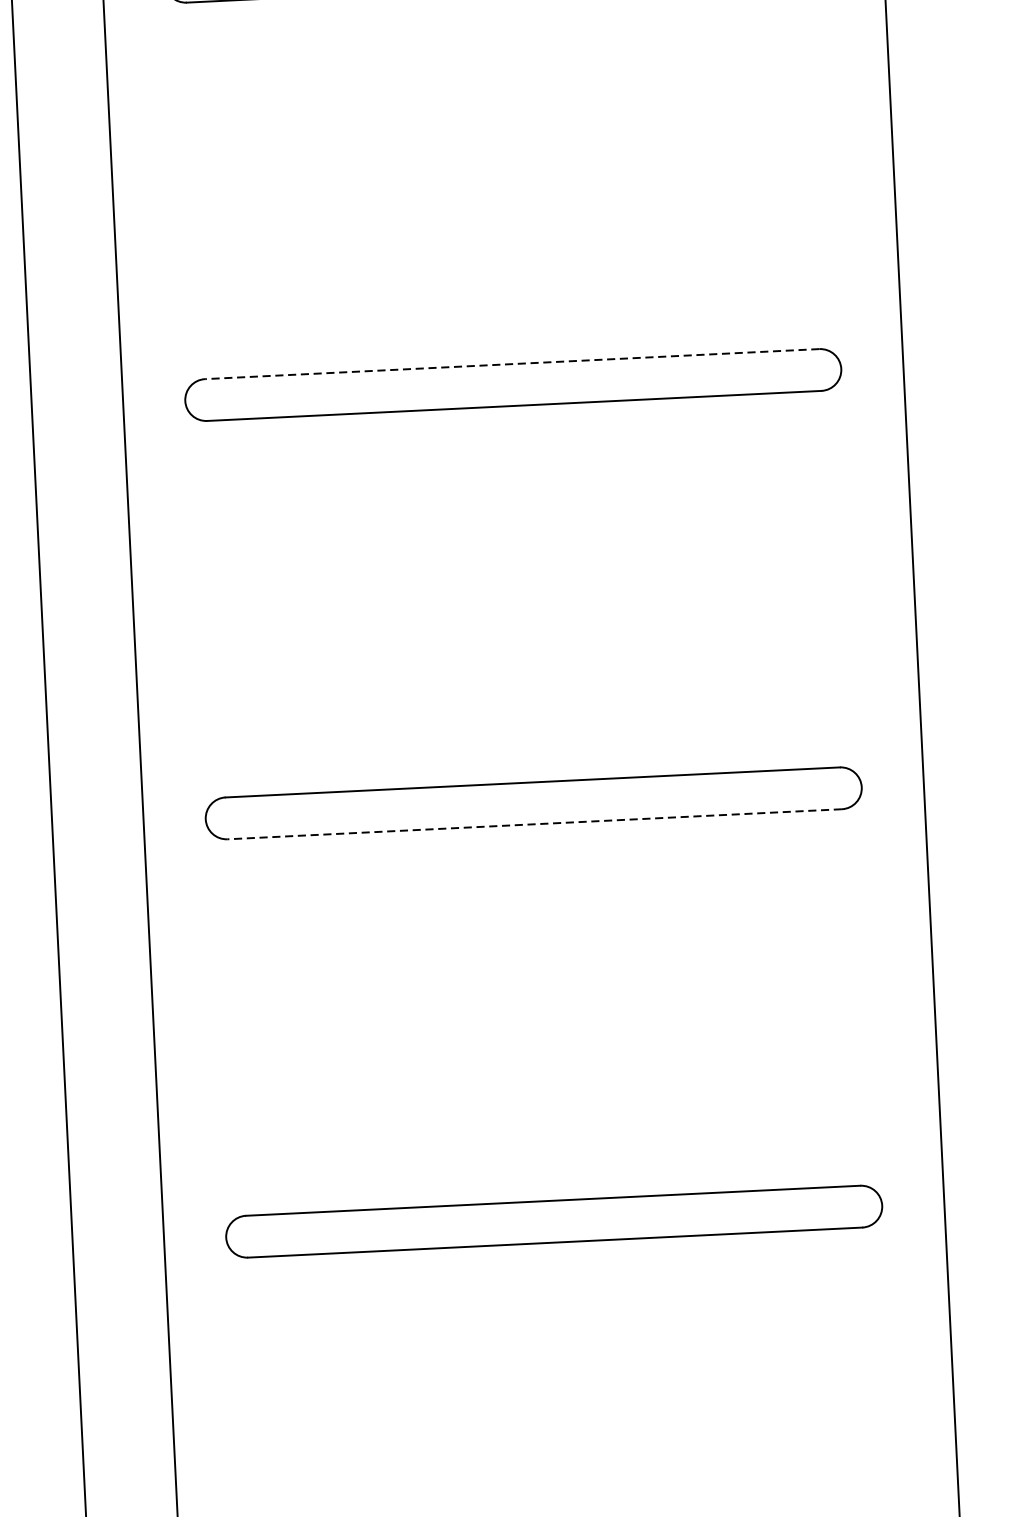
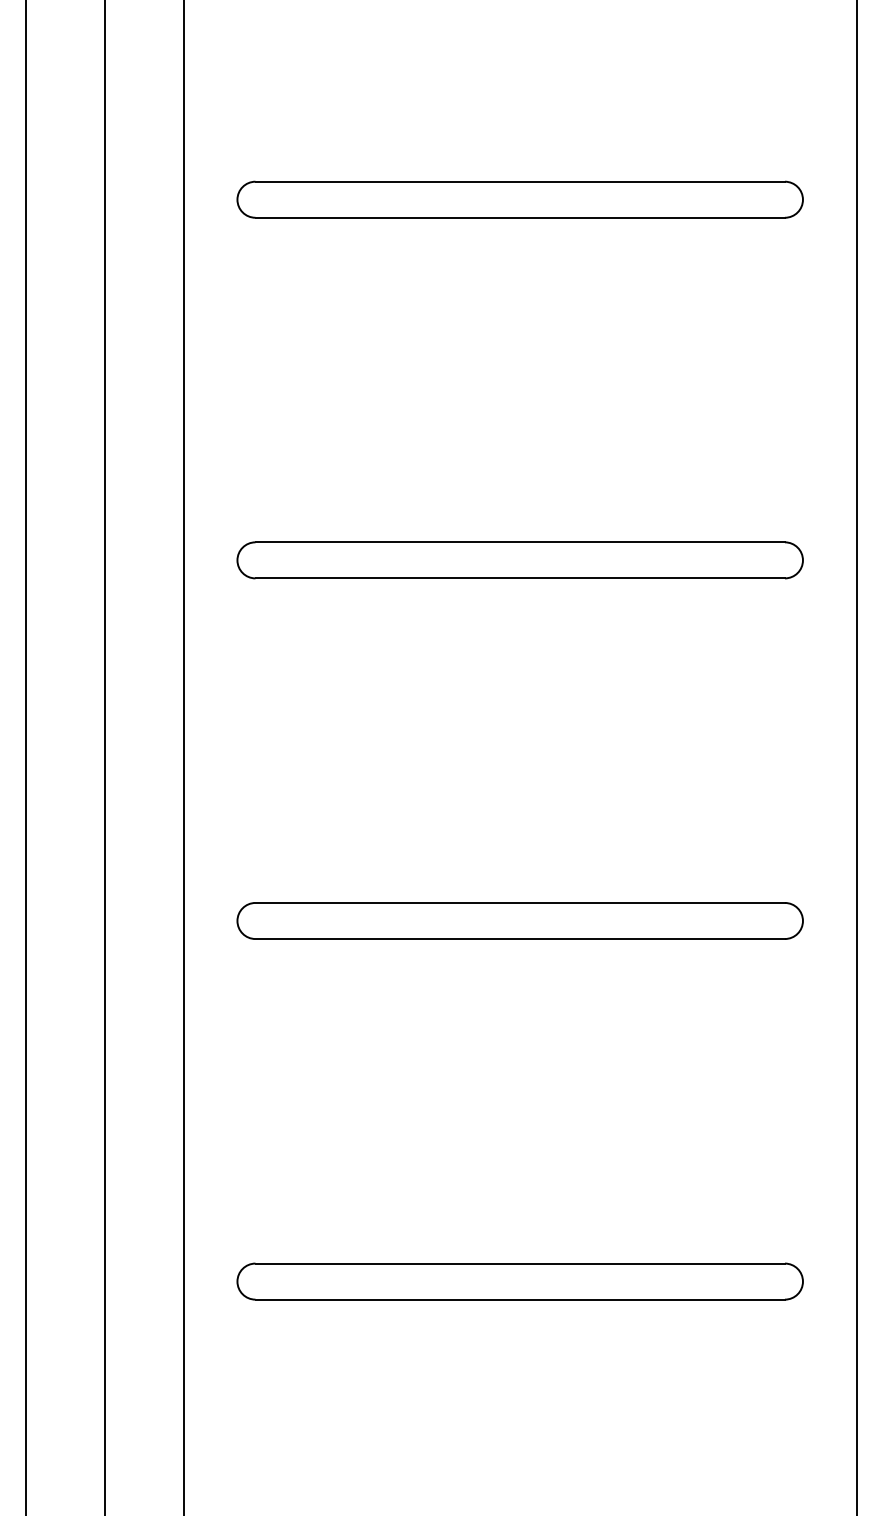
line: (512, 364) -> (520, 542), dashed -> solid
line: (535, 824) -> (520, 939), dashed -> solid

